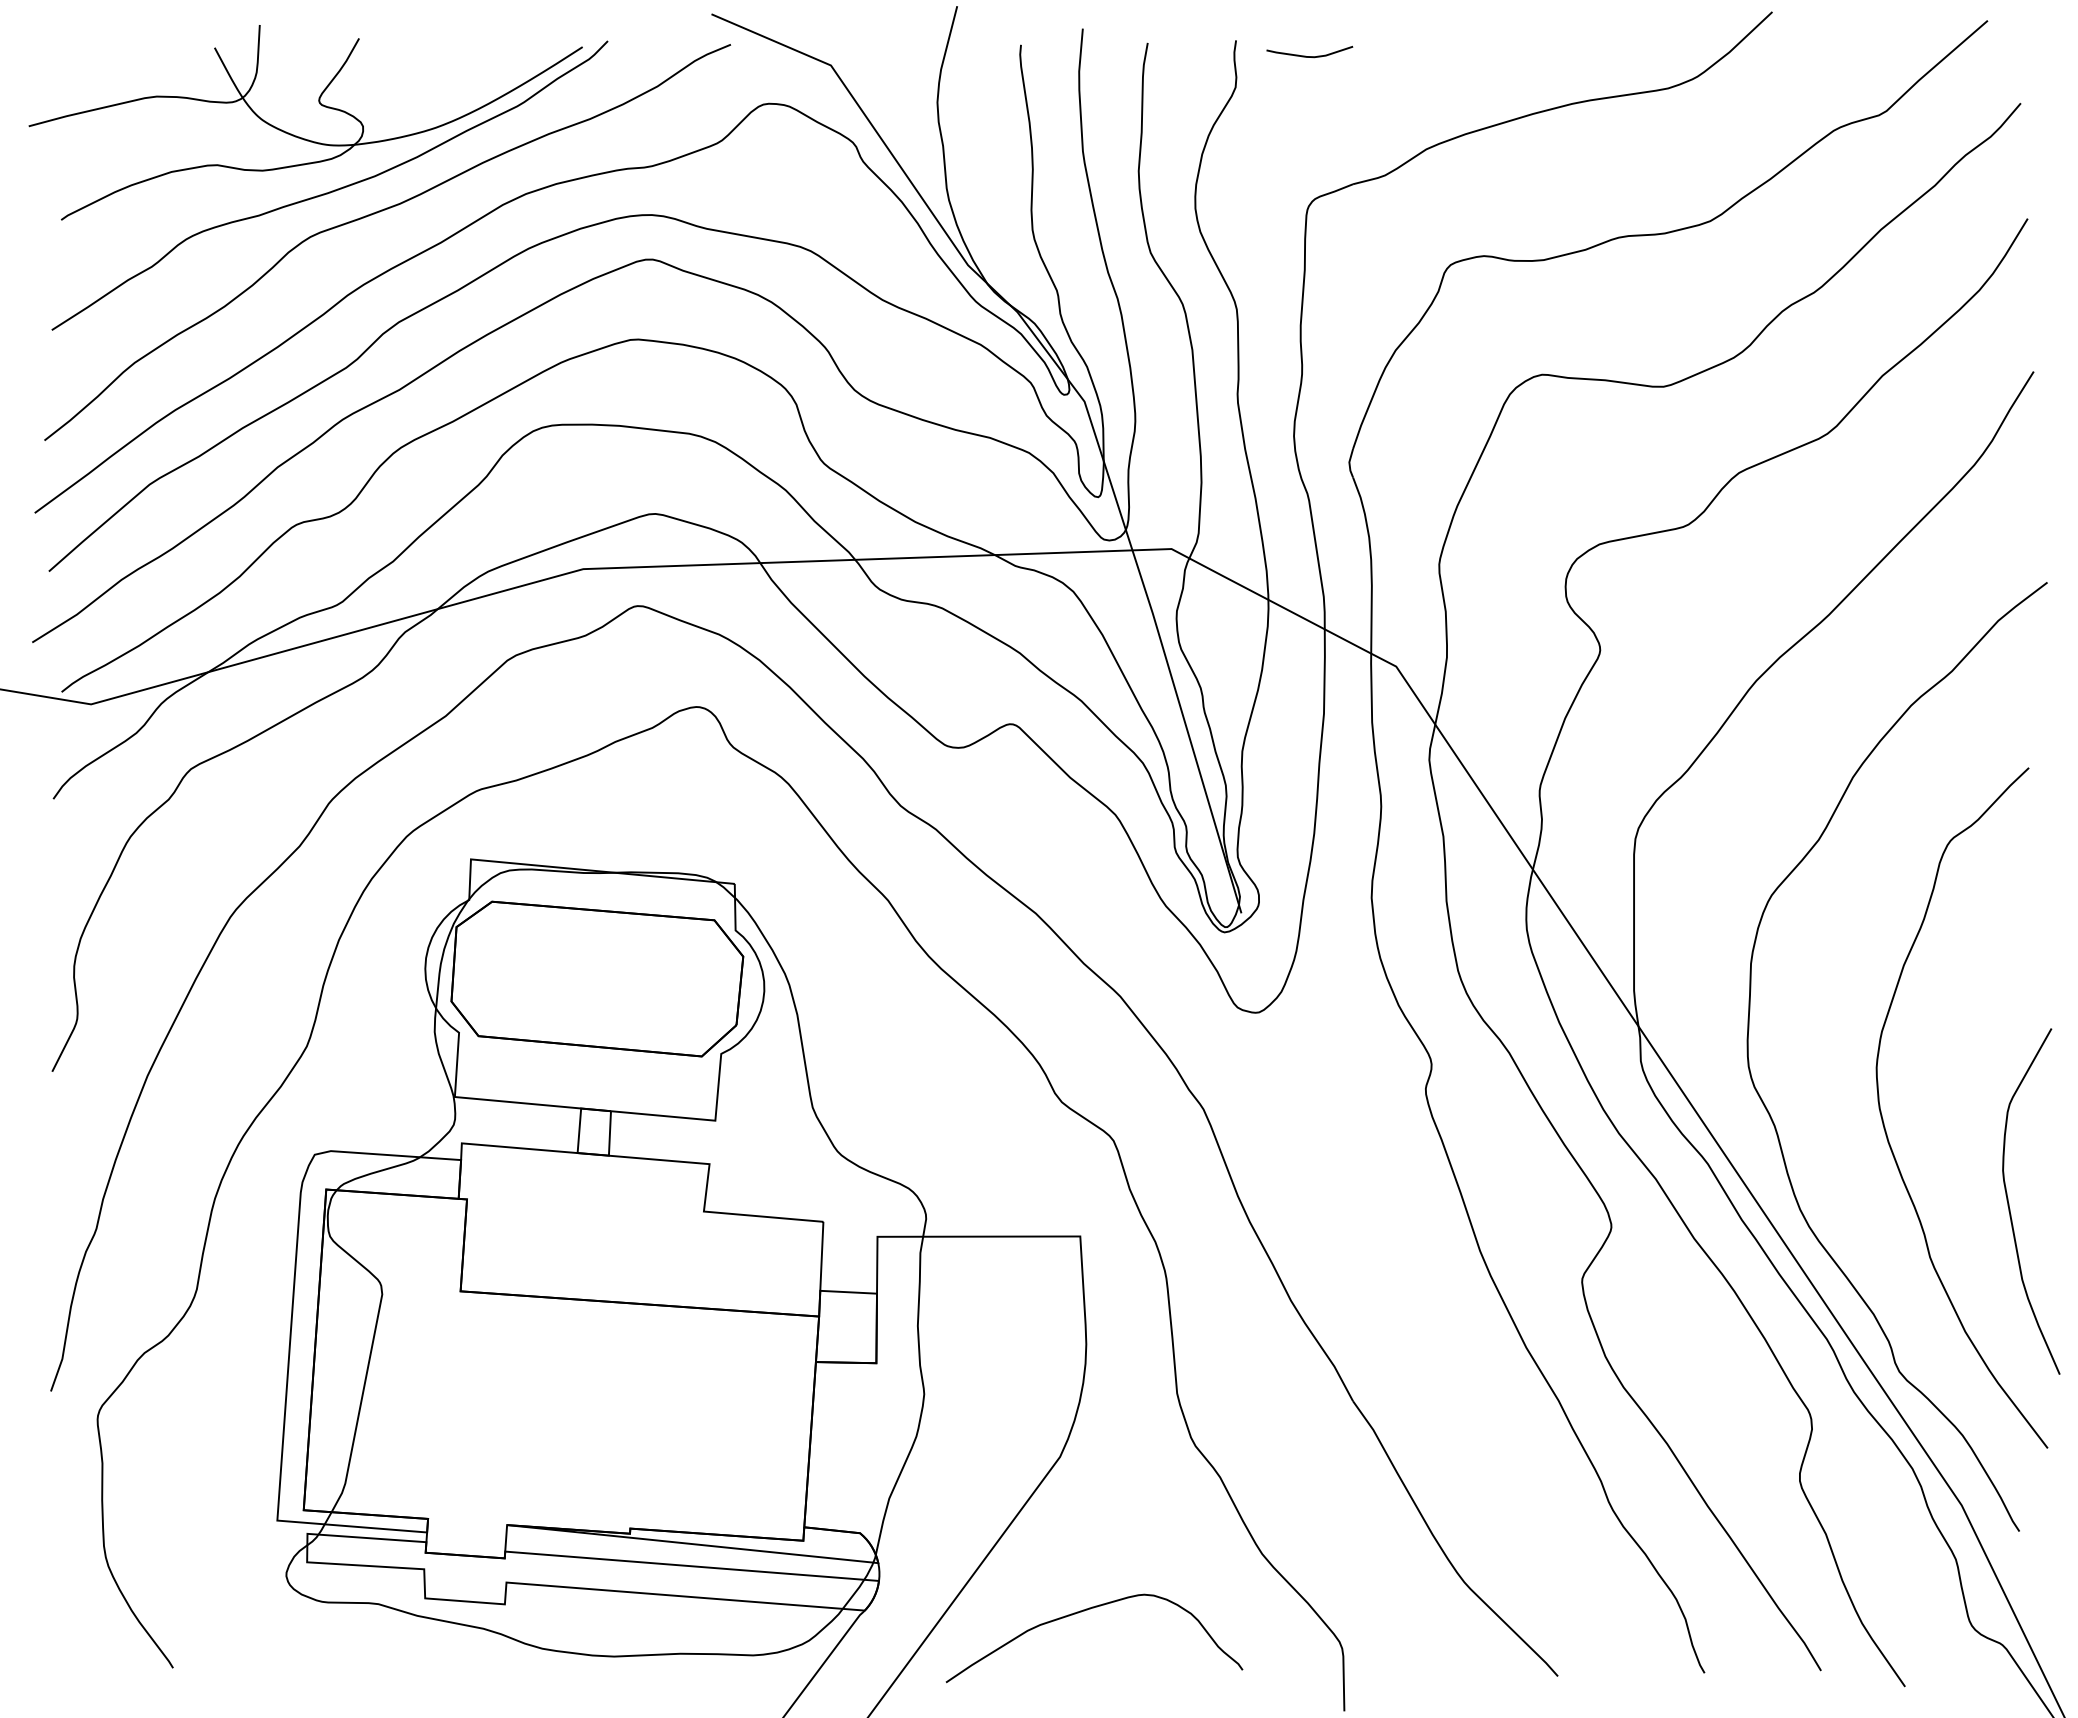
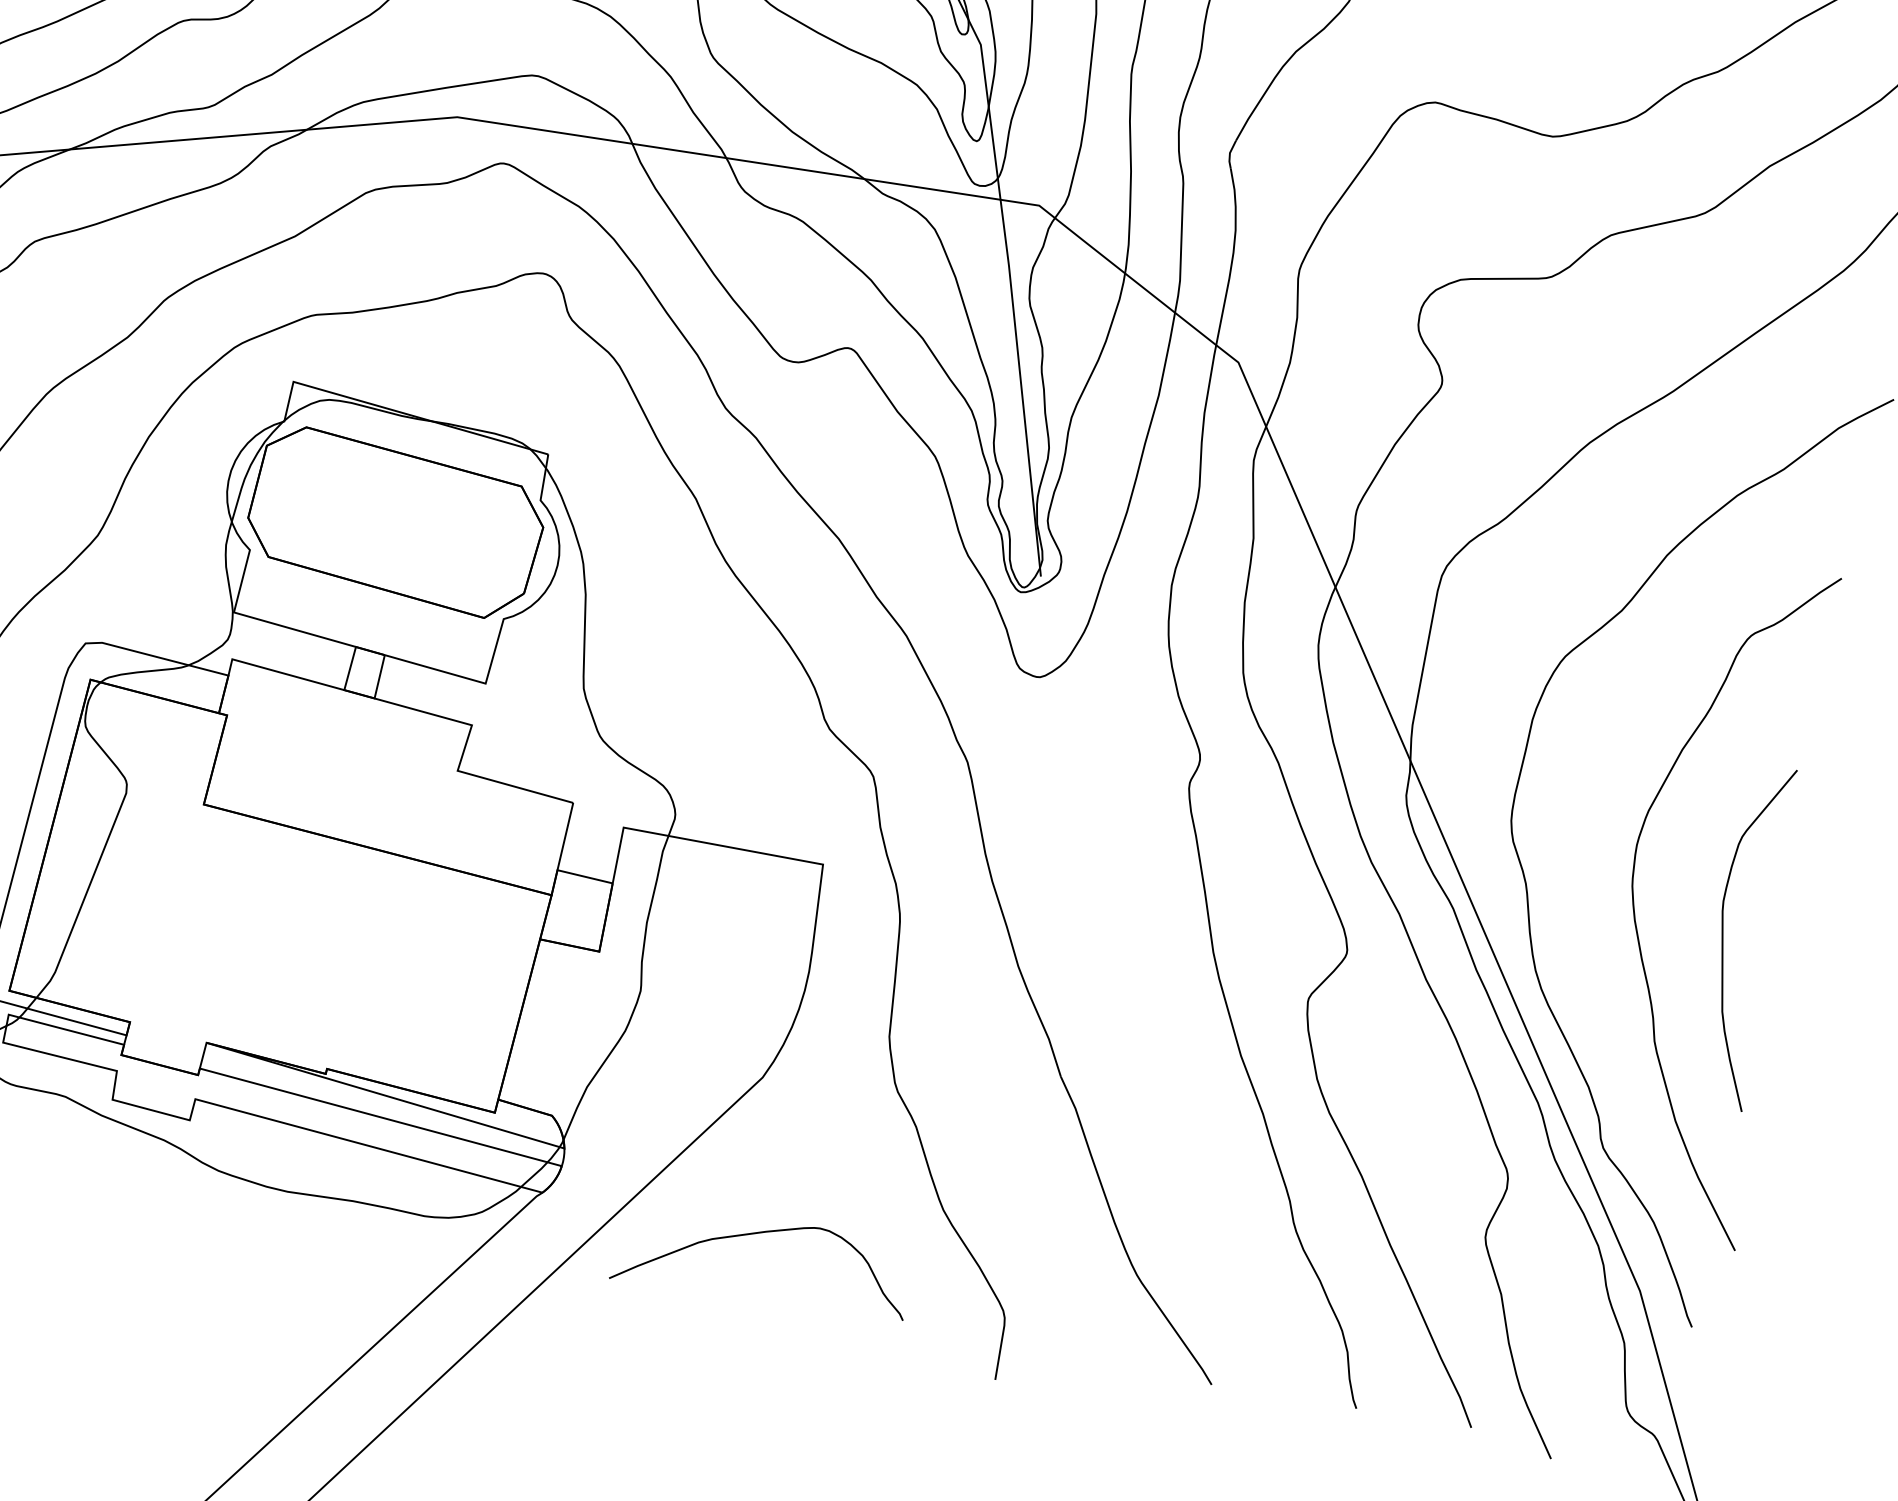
curve: (2009, 1203) -> (1723, 934), moved

